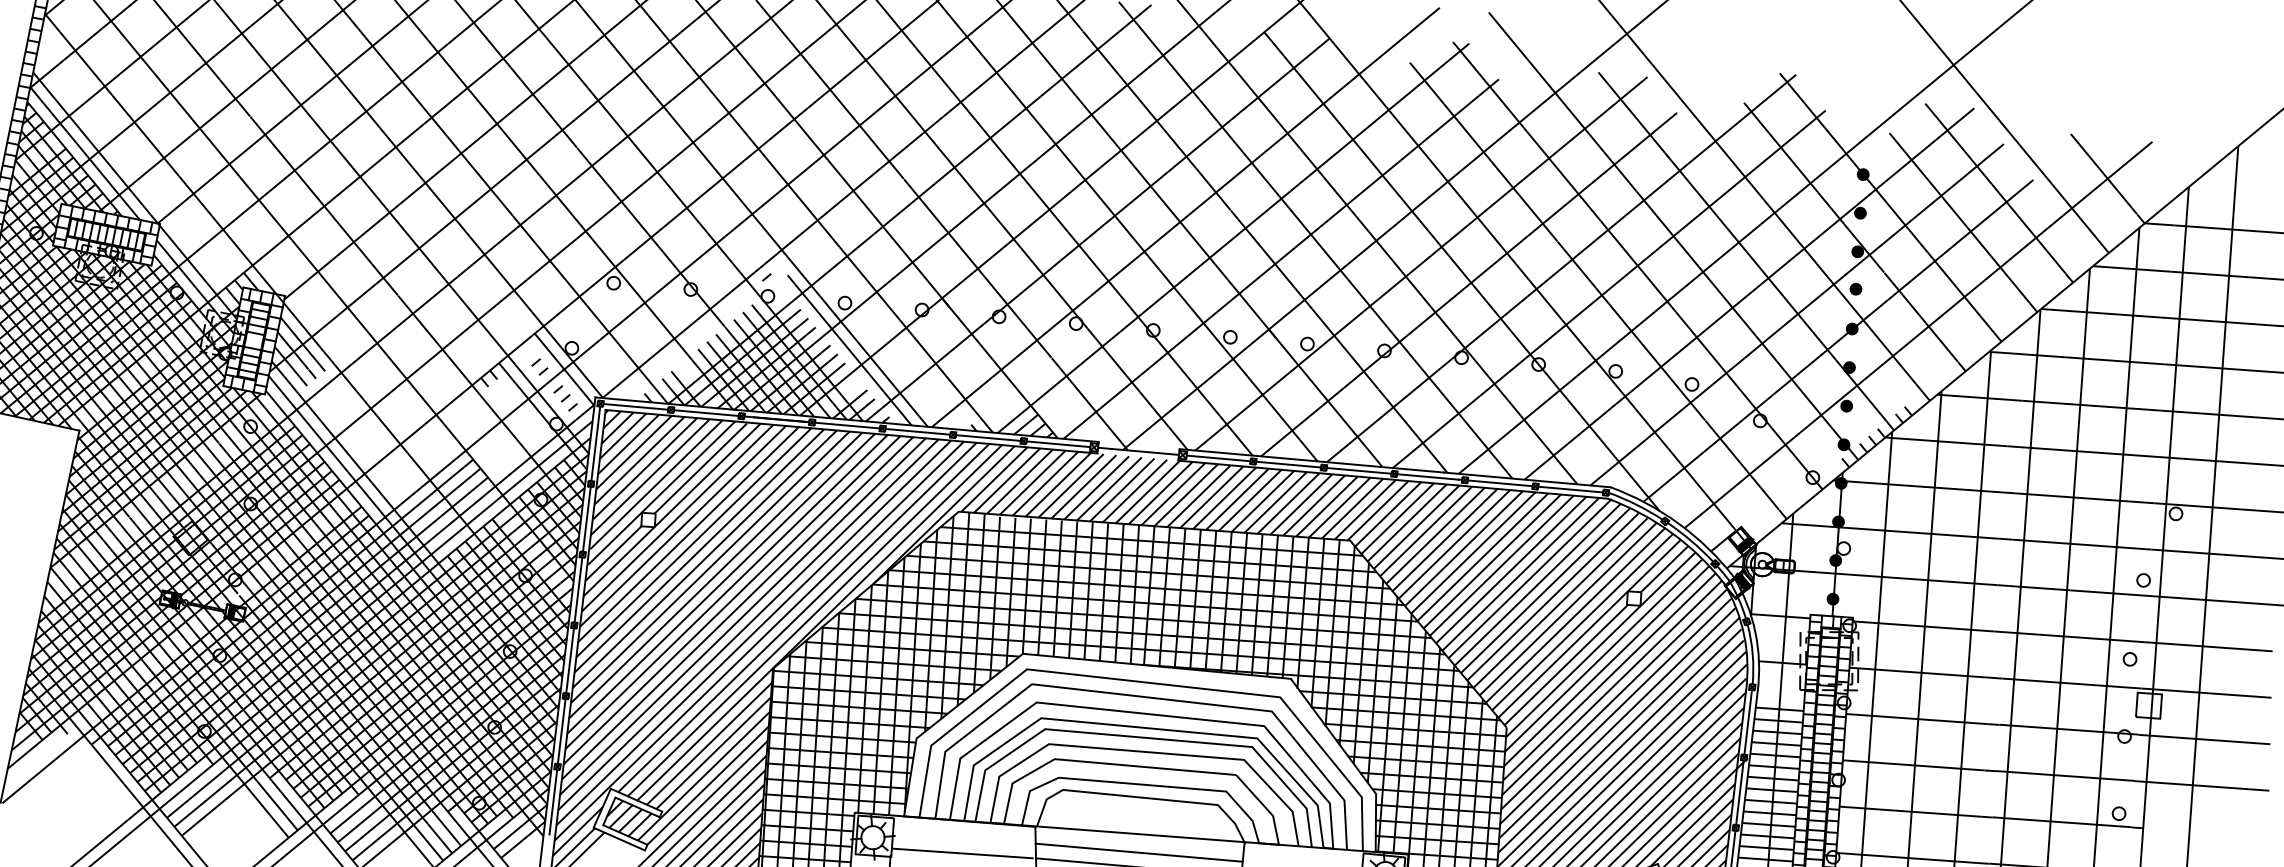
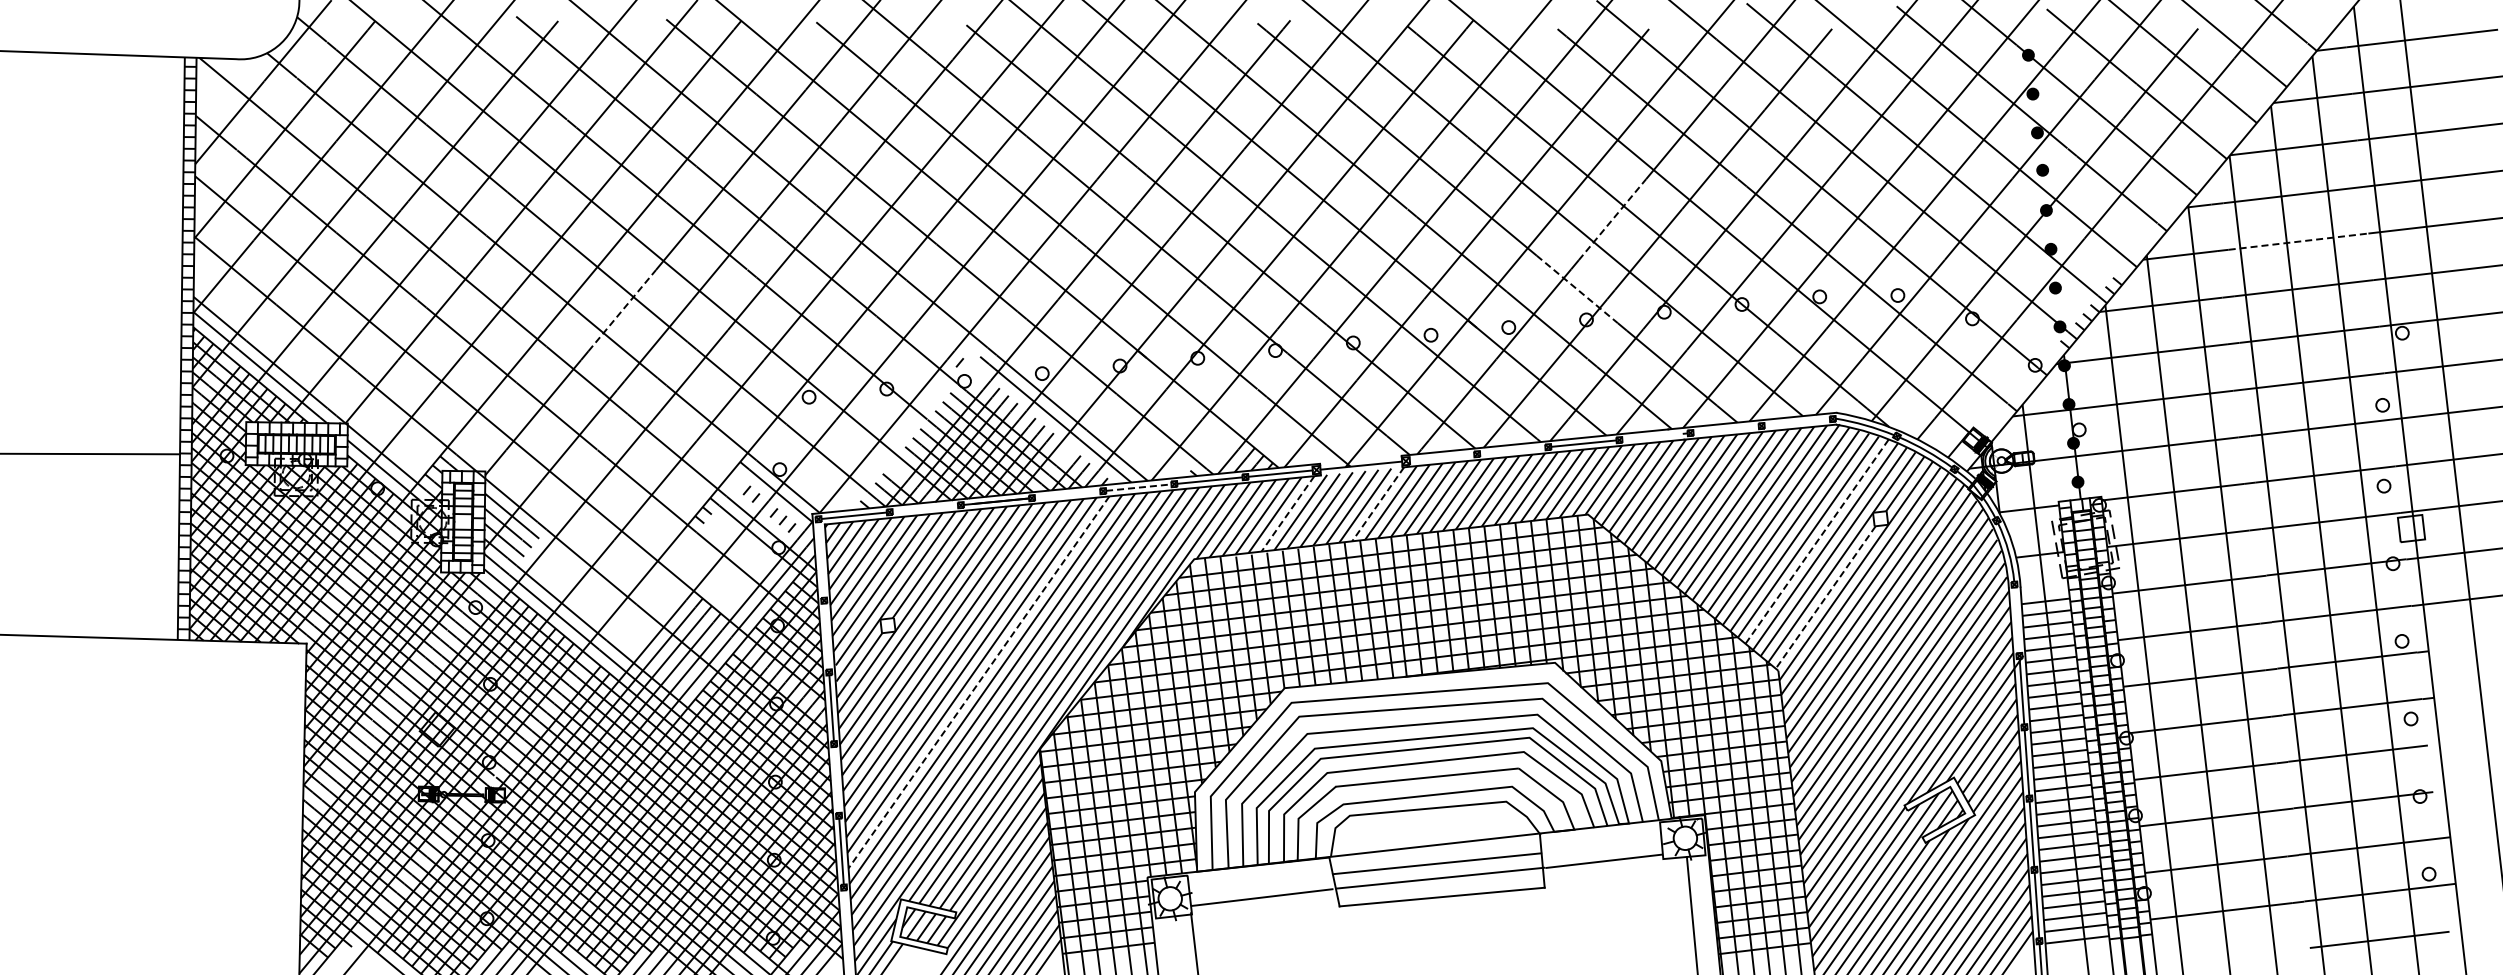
line: (448, 164) -> (622, 310), solid -> dashed
line: (1428, 257) -> (1612, 219), solid -> dashed
line: (1381, 319) -> (1577, 289), solid -> dashed
line: (2092, 405) -> (2299, 241), solid -> dashed
line: (706, 412) -> (925, 508), removed
line: (847, 425) -> (1067, 494), removed
line: (917, 431) -> (1138, 487), solid -> dashed
line: (595, 443) -> (821, 559), removed
line: (1218, 458) -> (1441, 457), removed
line: (1288, 464) -> (1512, 450), removed
line: (1427, 476) -> (1652, 436), removed
line: (1499, 483) -> (1725, 429), removed
line: (1057, 485) -> (1287, 514), solid -> dashed
line: (1570, 489) -> (1796, 422), removed
line: (1147, 492) -> (1377, 504), solid -> dashed
line: (586, 519) -> (826, 636), removed
line: (726, 591) -> (978, 682), solid -> dashed
line: (1568, 609) -> (1817, 541), solid -> dashed
line: (570, 660) -> (836, 779), removed
line: (1566, 665) -> (1825, 597), solid -> dashed
line: (1747, 722) -> (2016, 620), removed
line: (553, 802) -> (846, 923), removed

